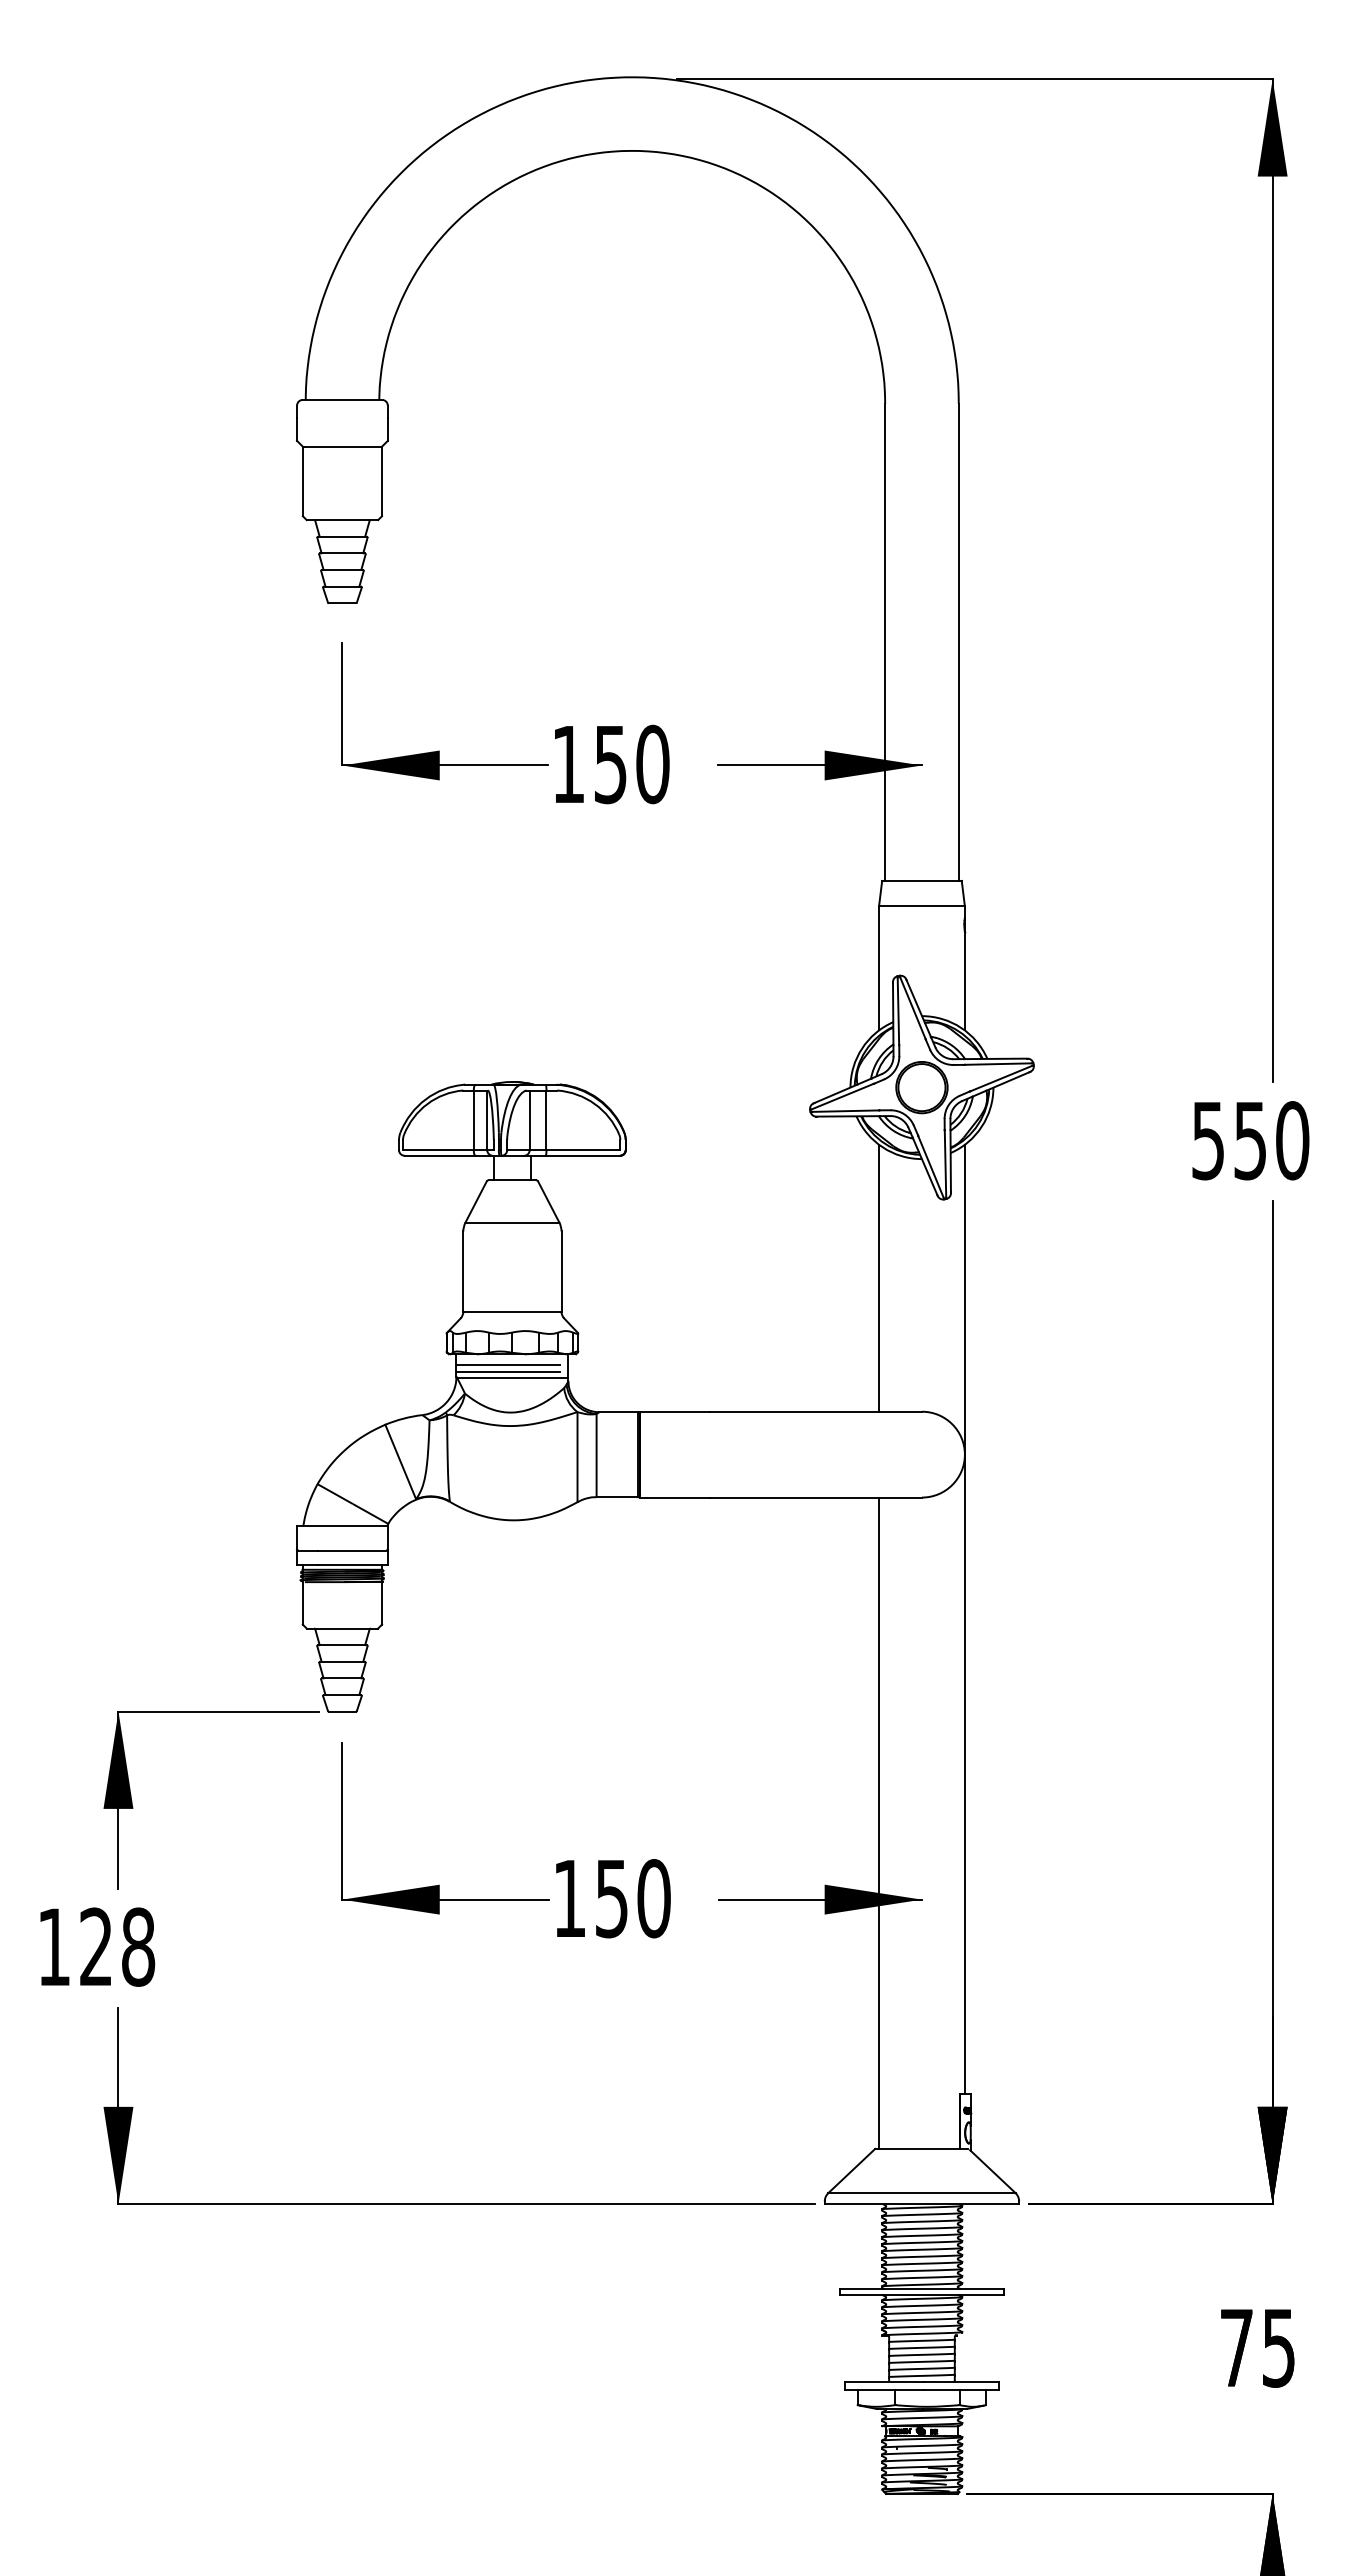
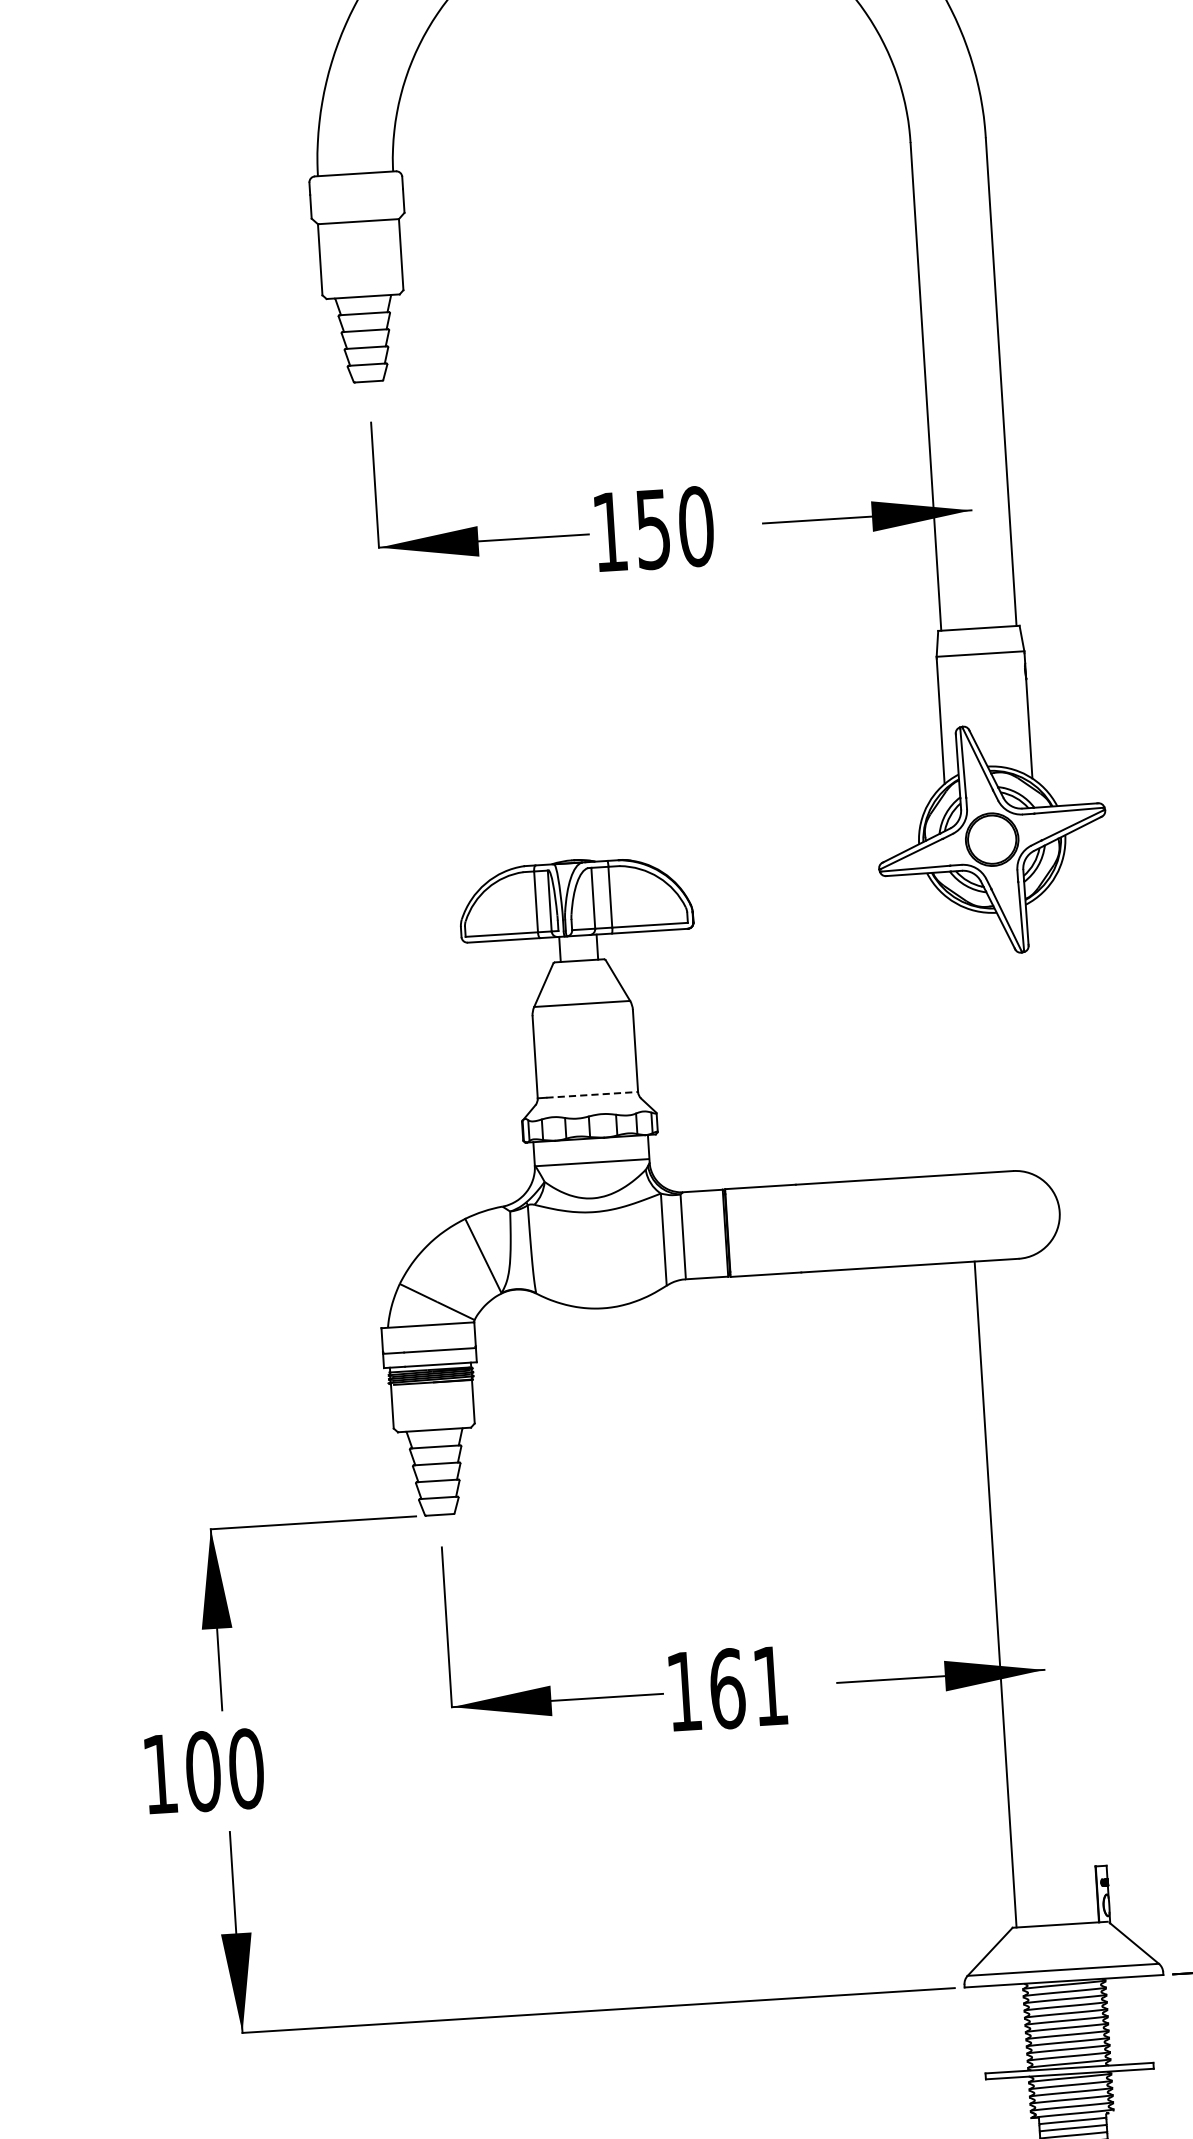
line: (879, 1277) -> (960, 1036), removed
line: (516, 1311) -> (592, 1094), solid -> dashed
line: (508, 1365) -> (587, 1150), removed
line: (508, 1371) -> (587, 1156), removed
line: (964, 1619) -> (1069, 1380), removed
text: (632, 1898) -> (748, 1687), 150 -> 161
text: (117, 1946) -> (224, 1769), 128 -> 100

